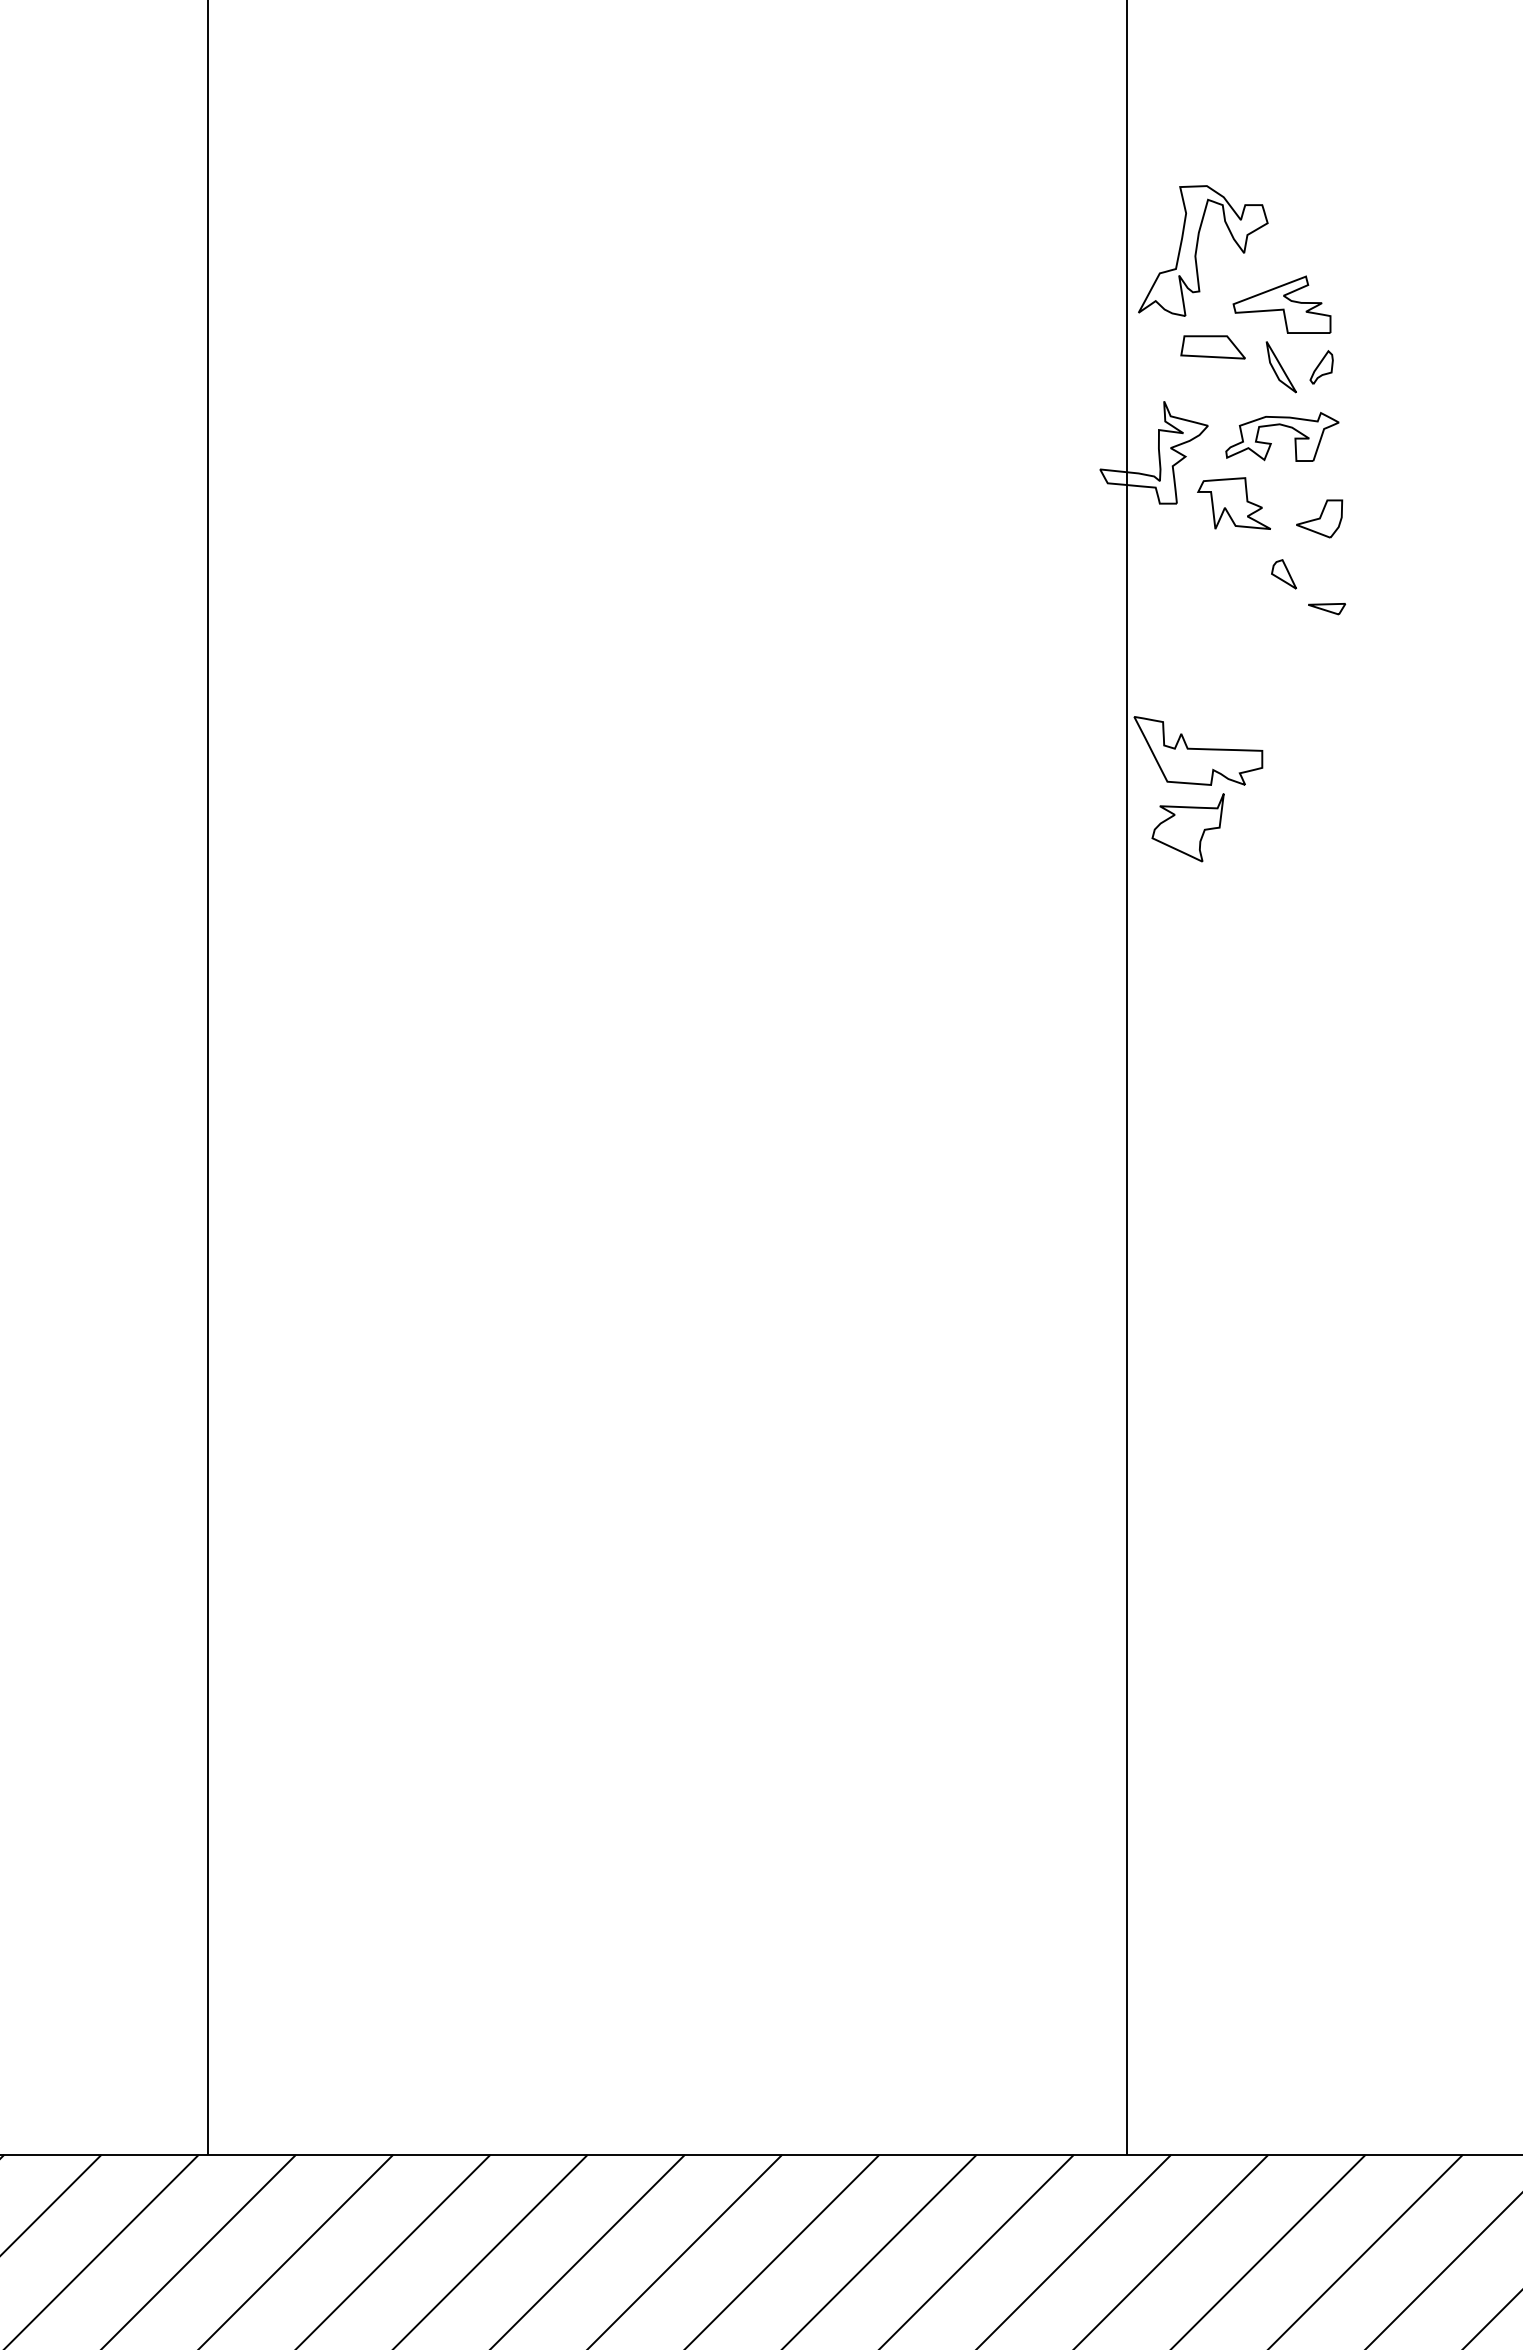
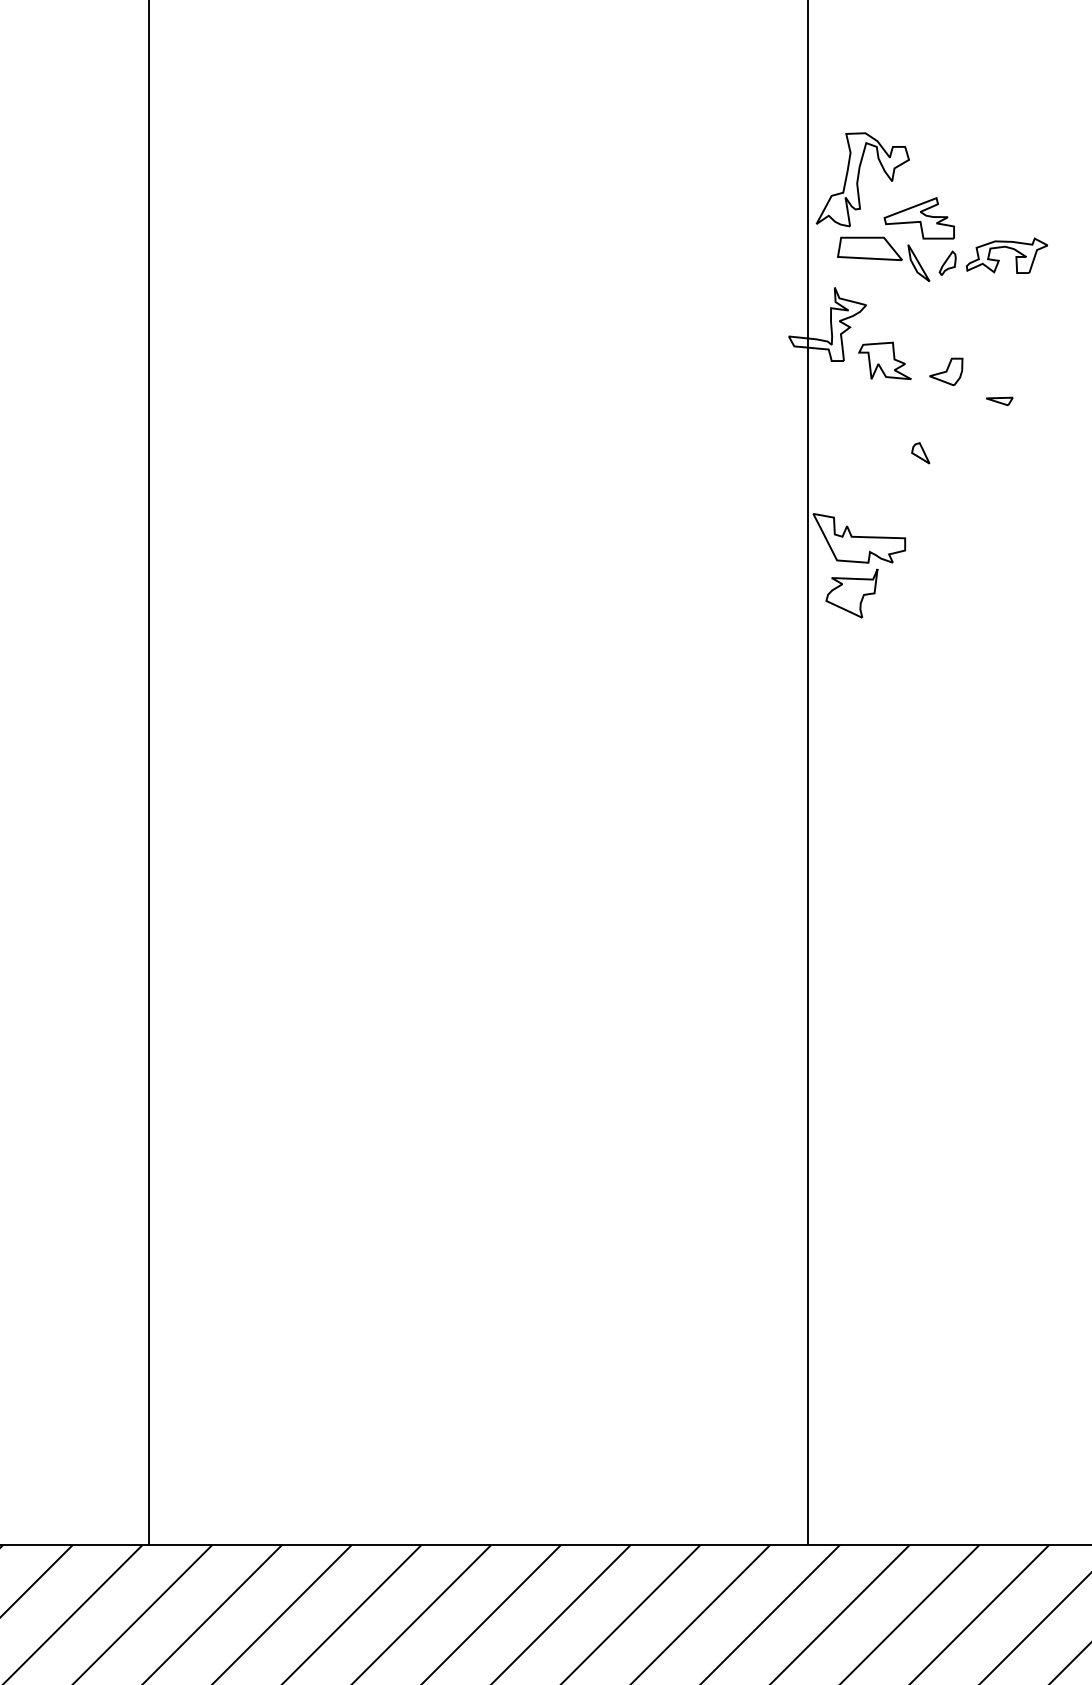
part: (1212, 347) -> (869, 249), size x1.4
part: (1286, 427) -> (1010, 249), moved
part: (1283, 574) -> (920, 453), moved
part: (1327, 609) -> (999, 401), moved

